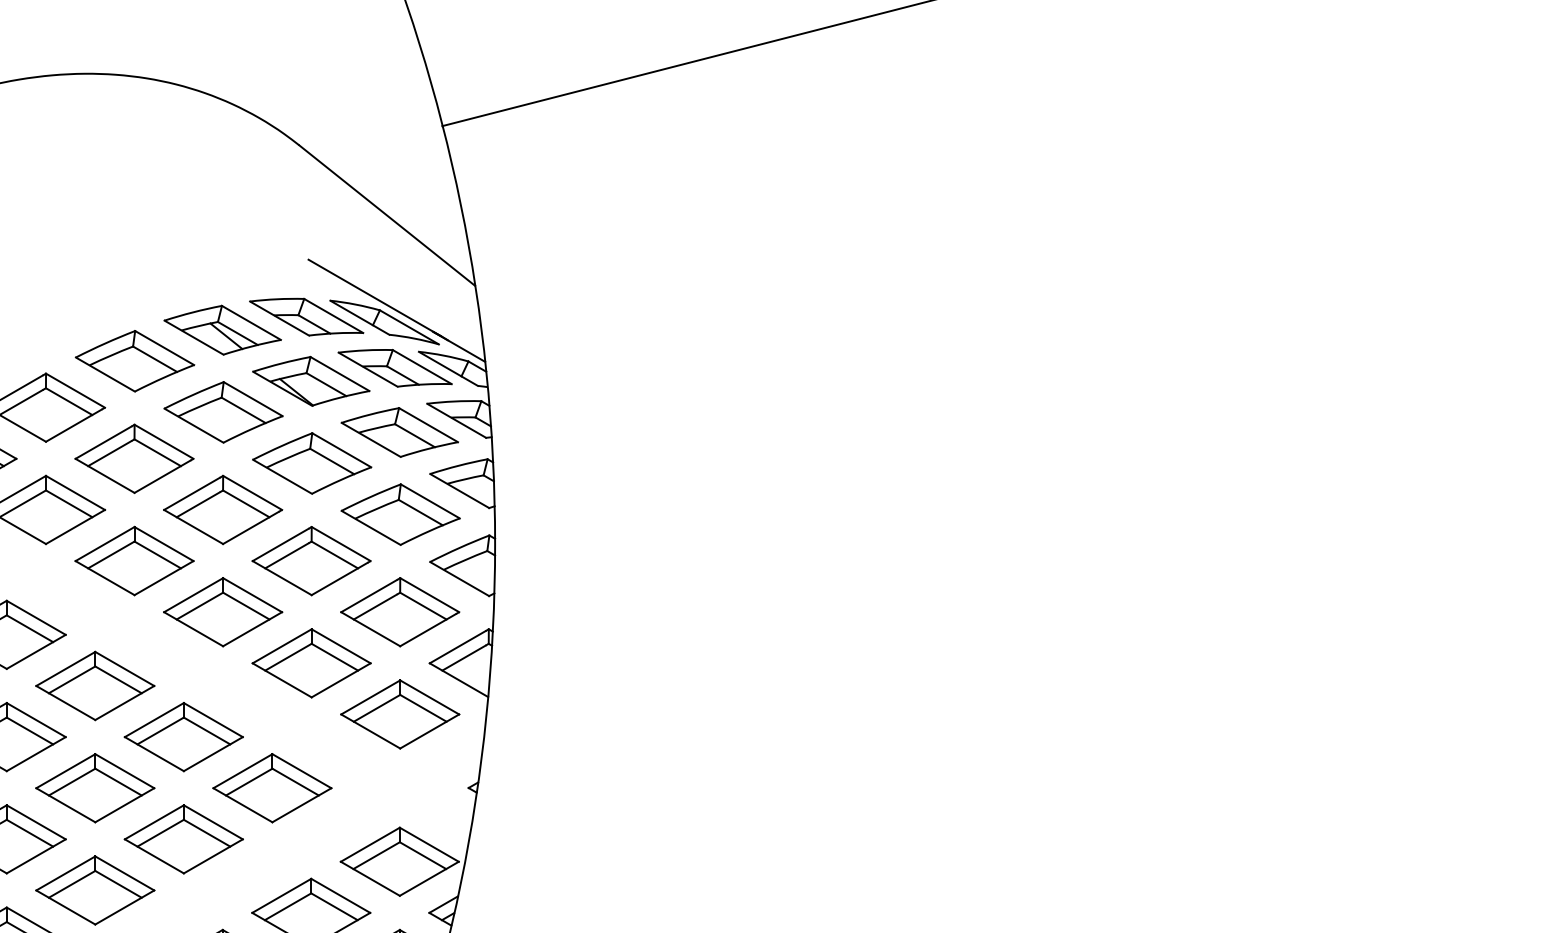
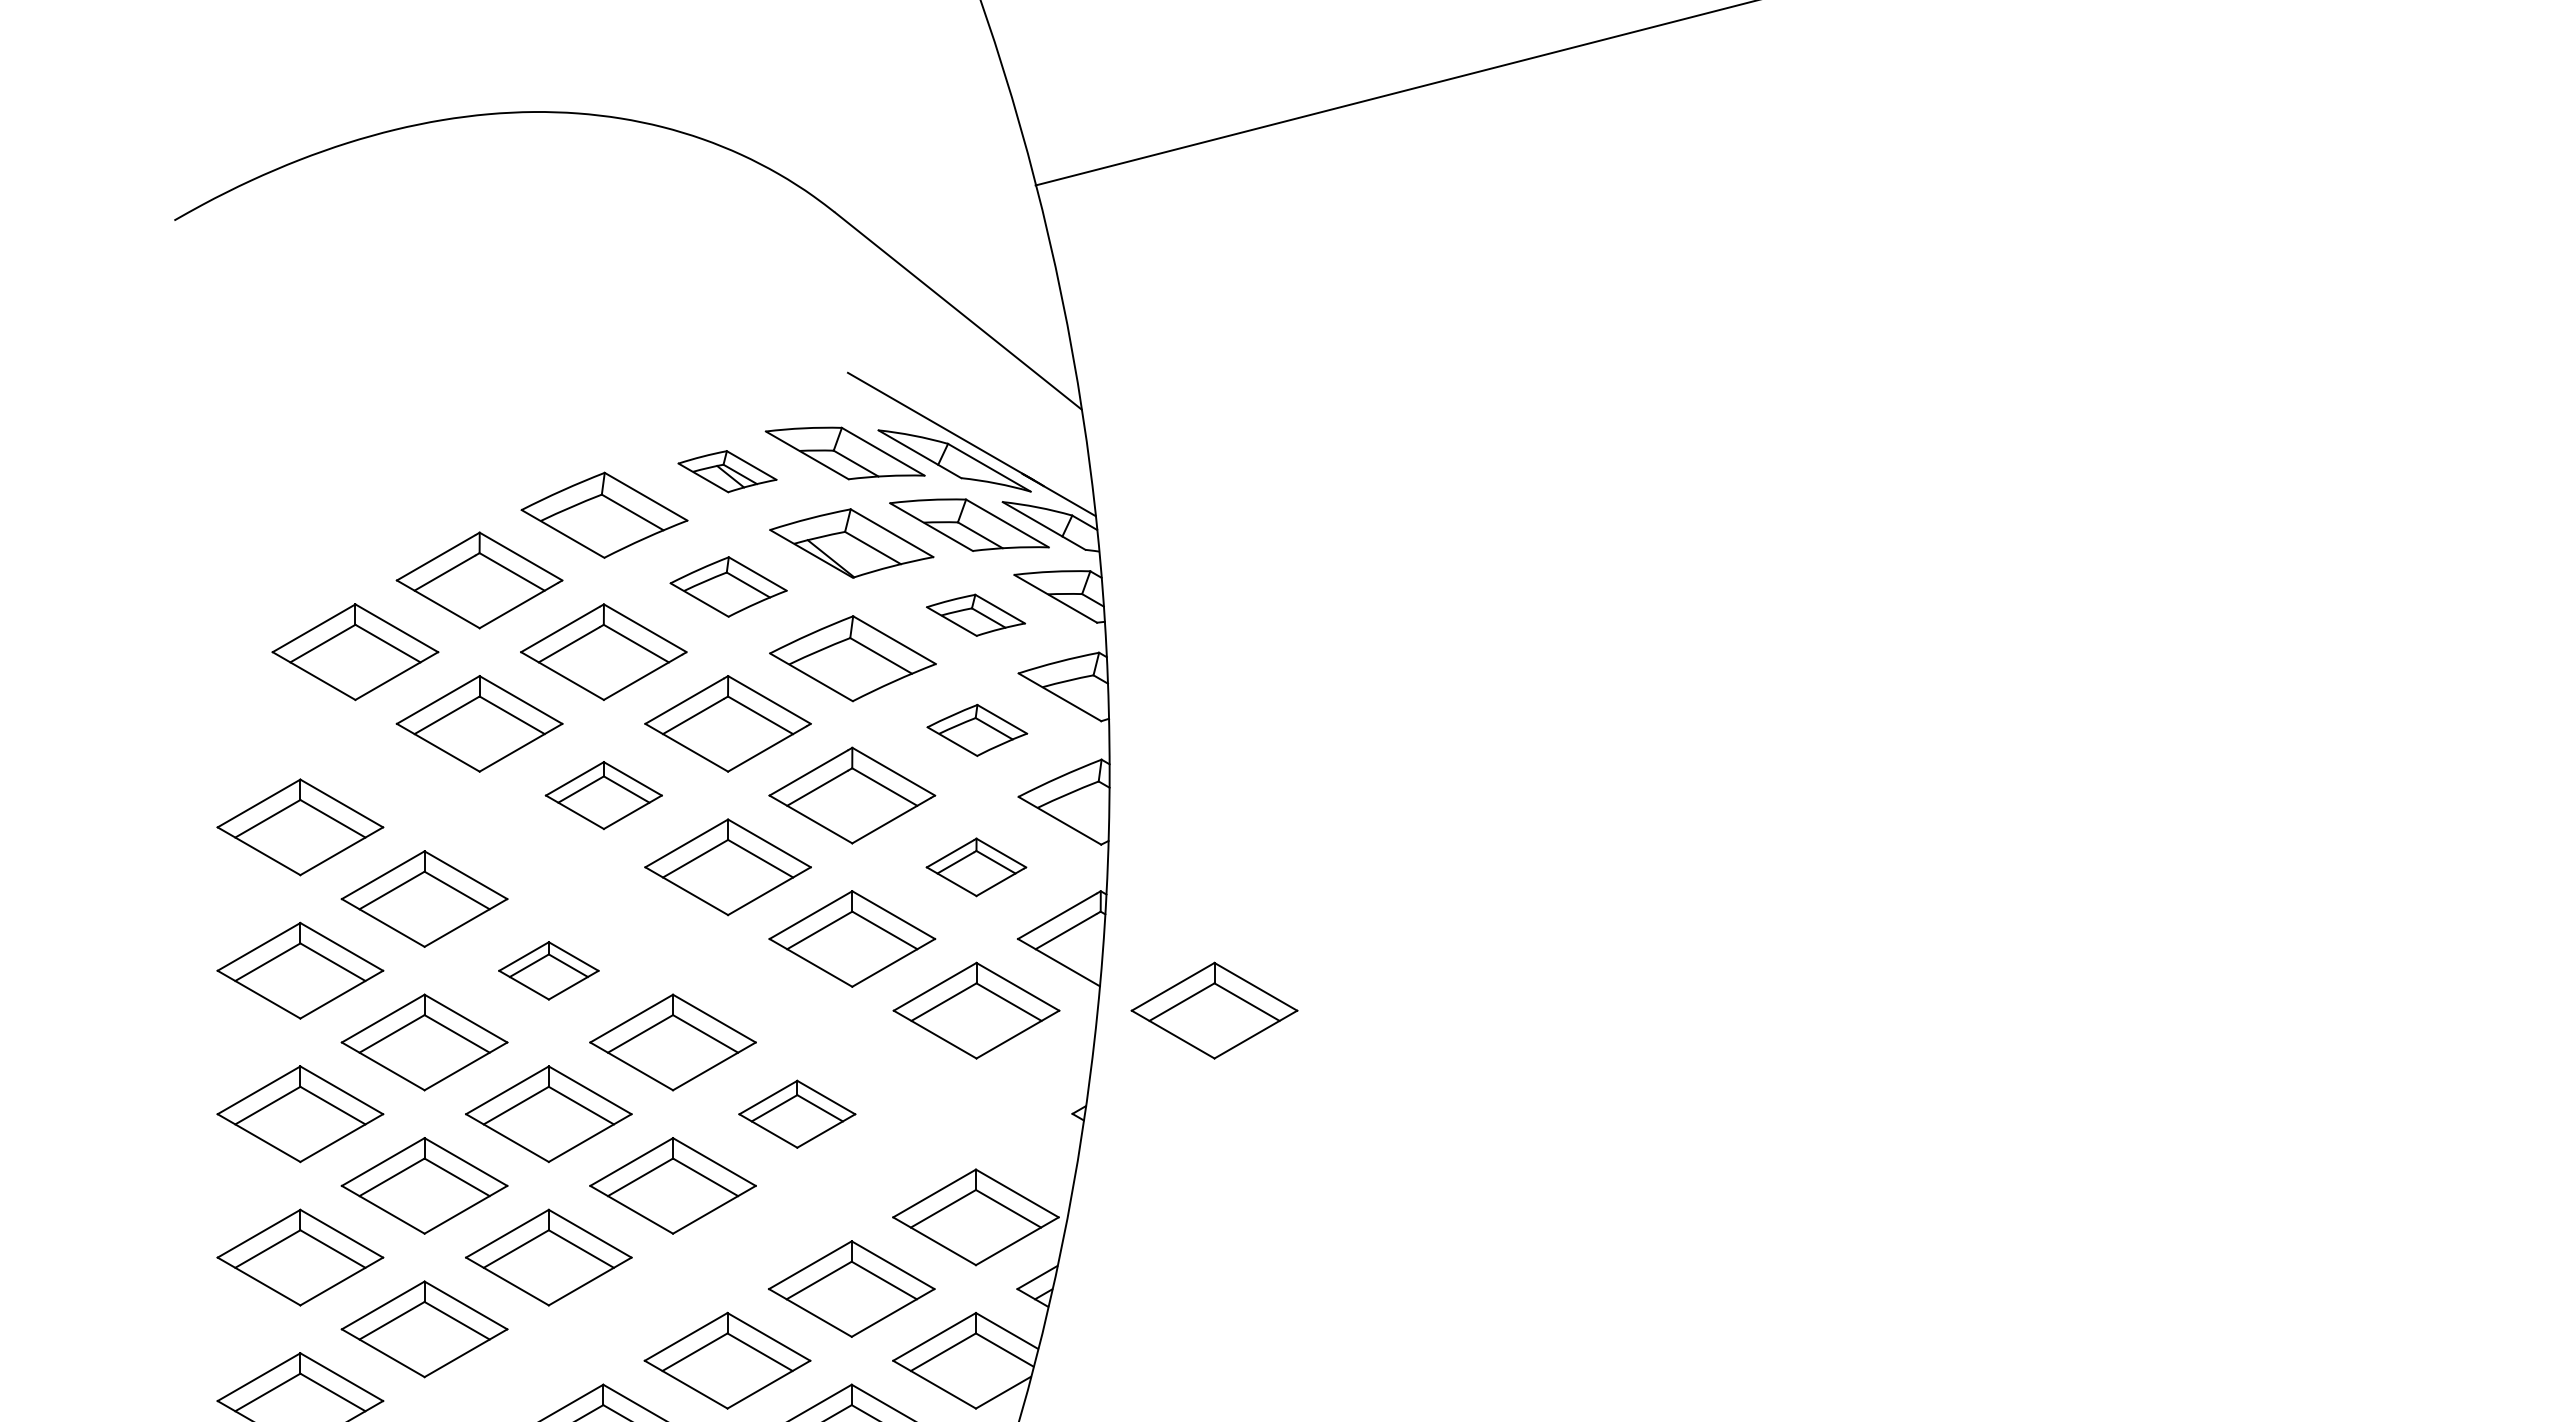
part: (222, 330) -> (727, 471), size x0.6
part: (223, 412) -> (728, 586), size x0.7
part: (399, 432) -> (975, 615), size x0.6
part: (400, 514) -> (977, 730), size x0.6
part: (134, 561) -> (603, 795), size x0.7
part: (400, 612) -> (976, 867), size x0.6
part: (95, 685) -> (548, 970), size x0.6
part: (569, 714) -> (1214, 1010), added
part: (272, 788) -> (797, 1114), size x0.7

